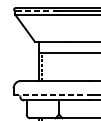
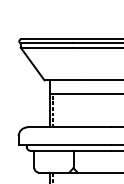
line: (36, 11) -> (46, 43), dashed -> solid
line: (52, 95) -> (65, 144), dashed -> solid

